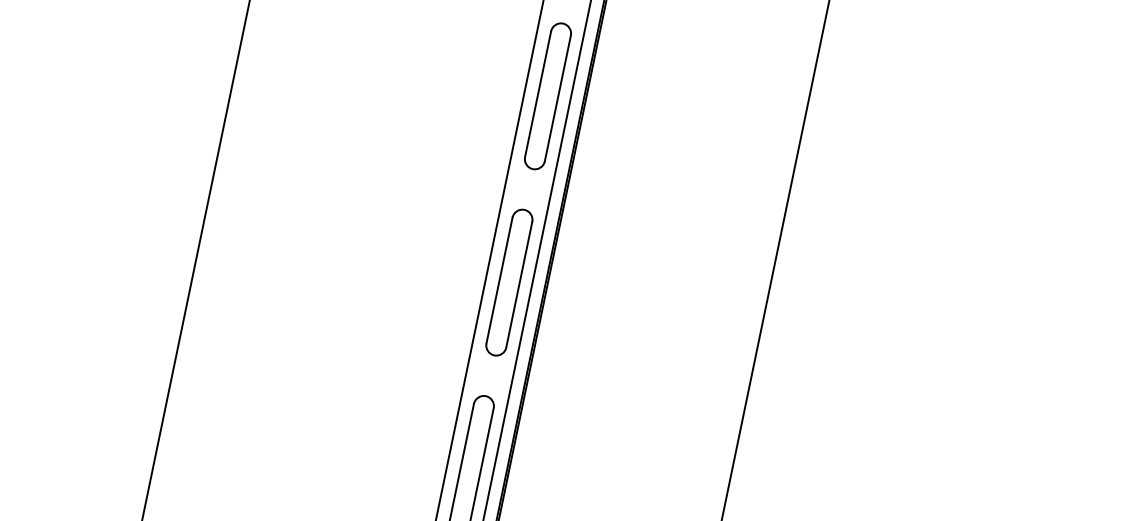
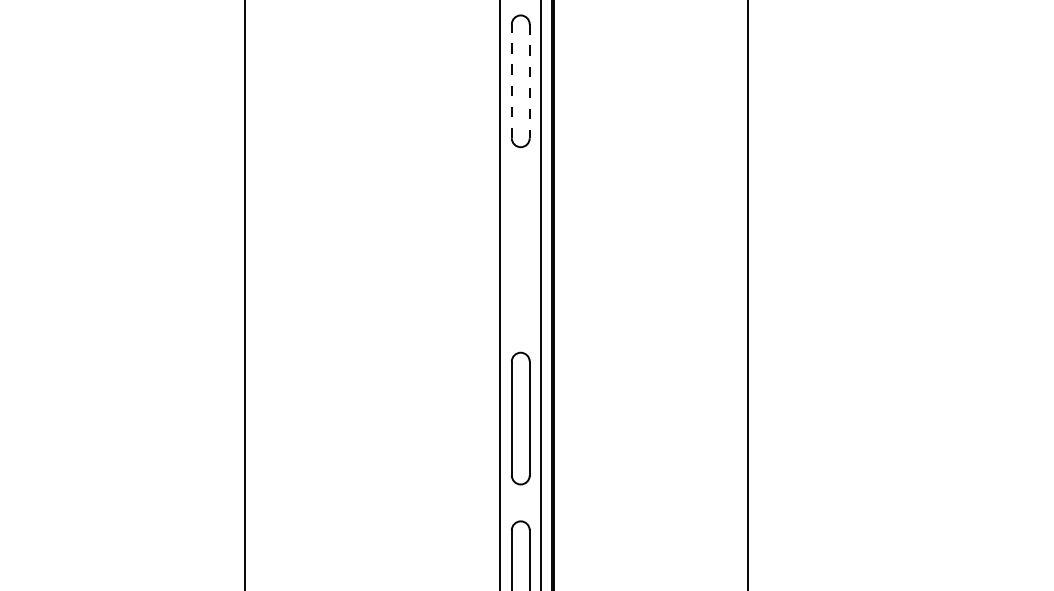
line: (537, 94) -> (511, 81), solid -> dashed
line: (557, 98) -> (529, 81), solid -> dashed
part: (509, 282) -> (520, 249), removed

